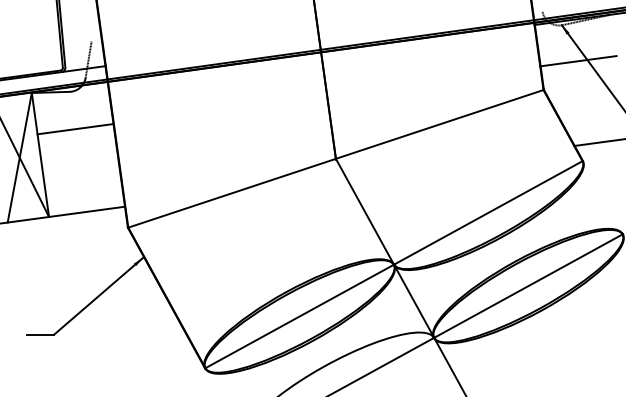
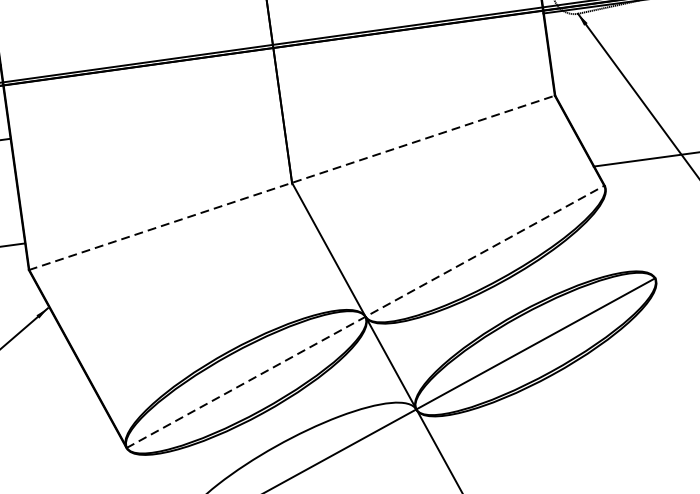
line: (578, 61) -> (599, 59), removed
line: (336, 158) -> (292, 182), solid -> dashed
line: (394, 264) -> (366, 316), solid -> dashed

